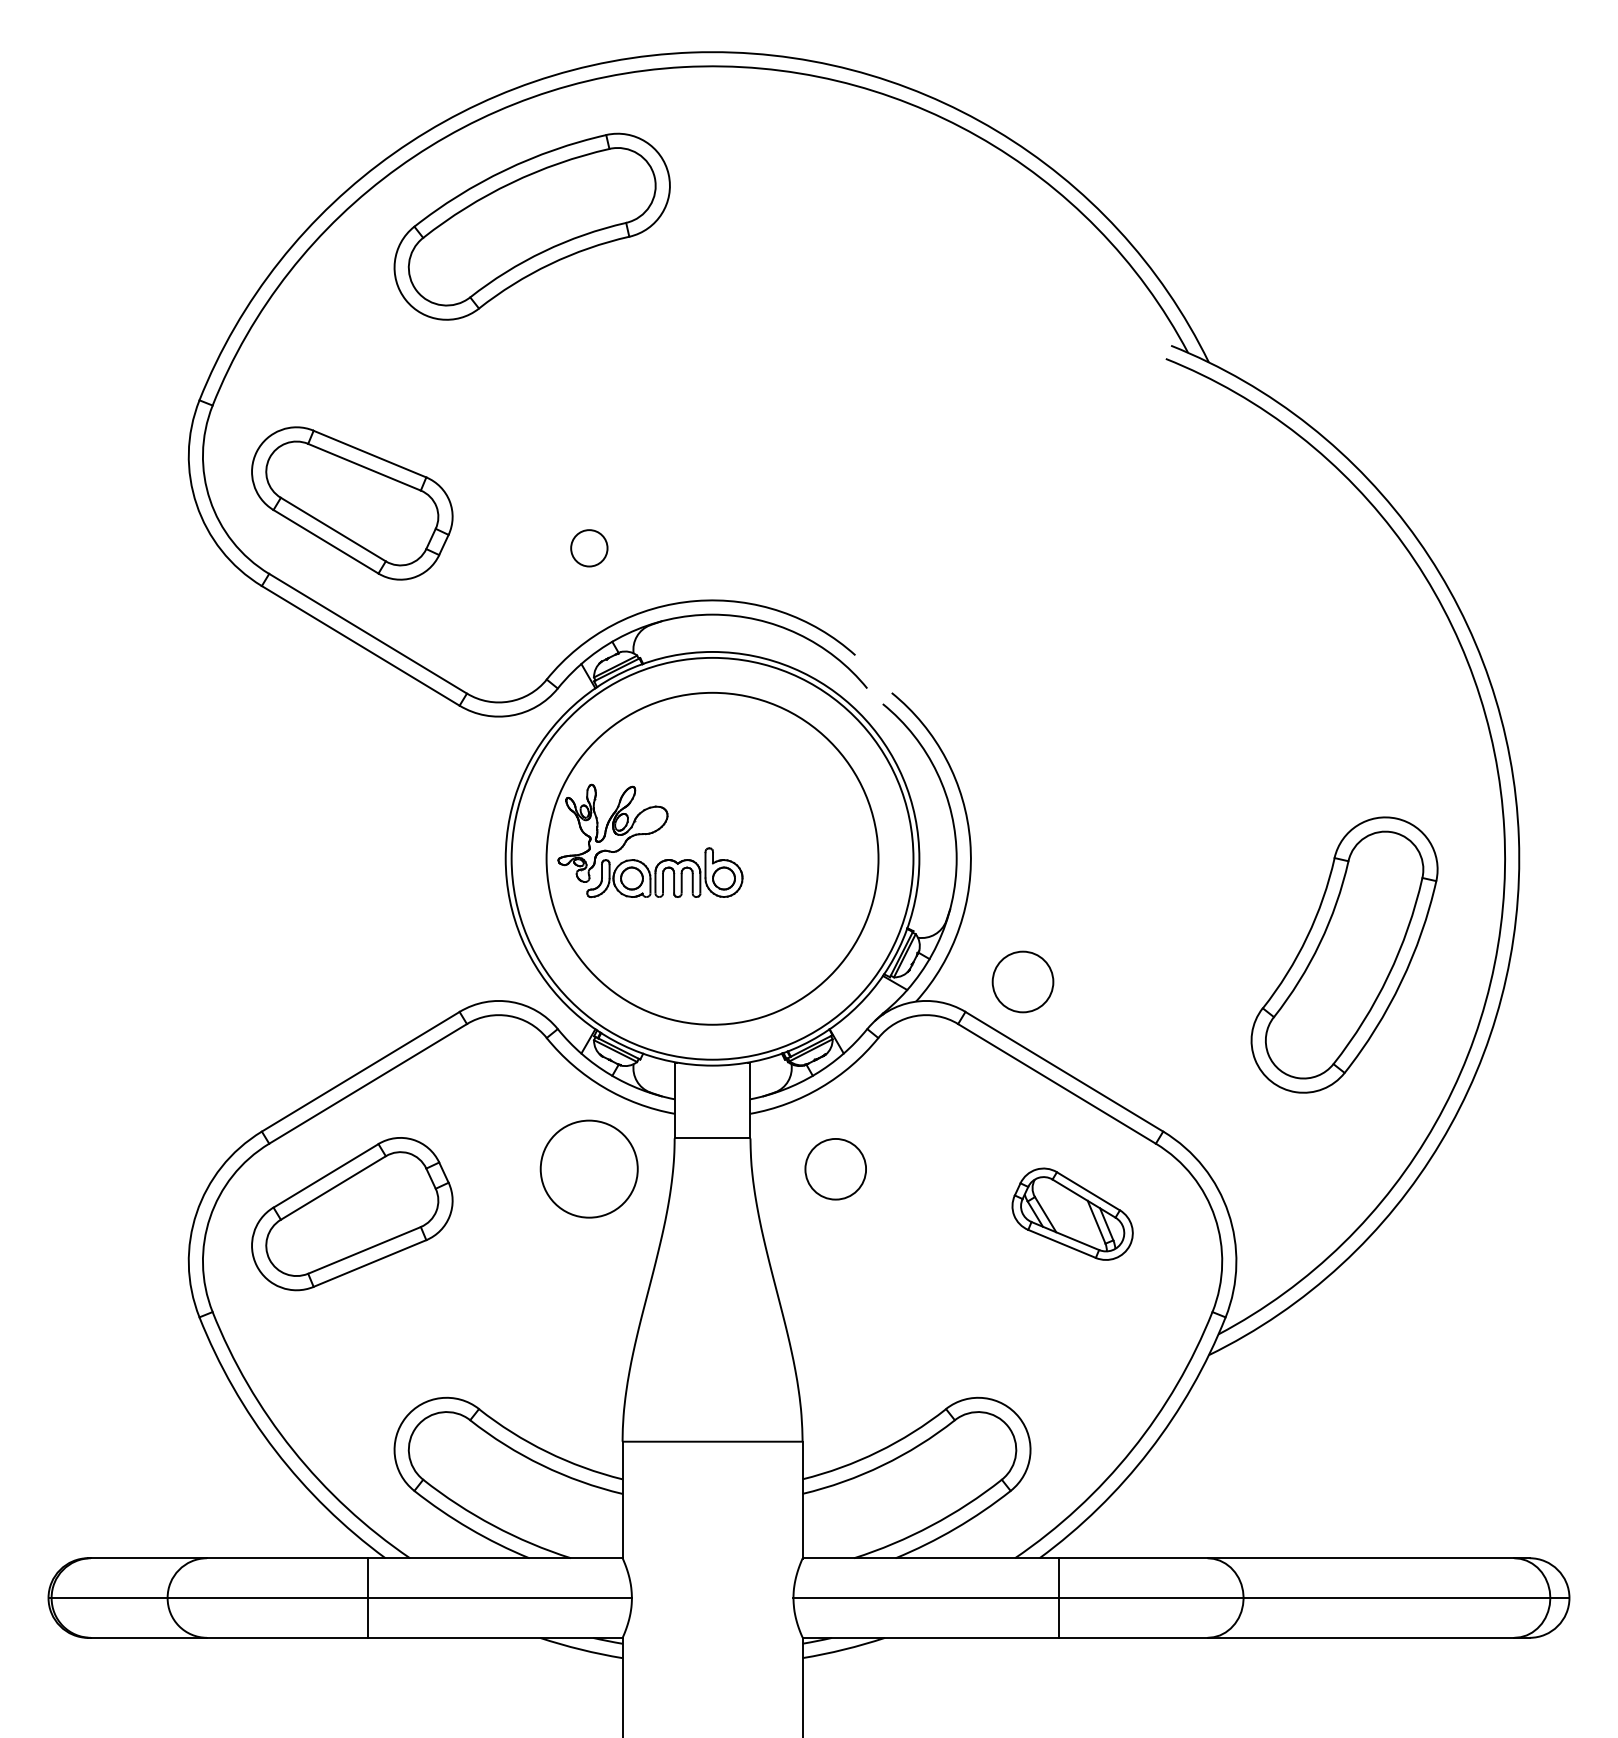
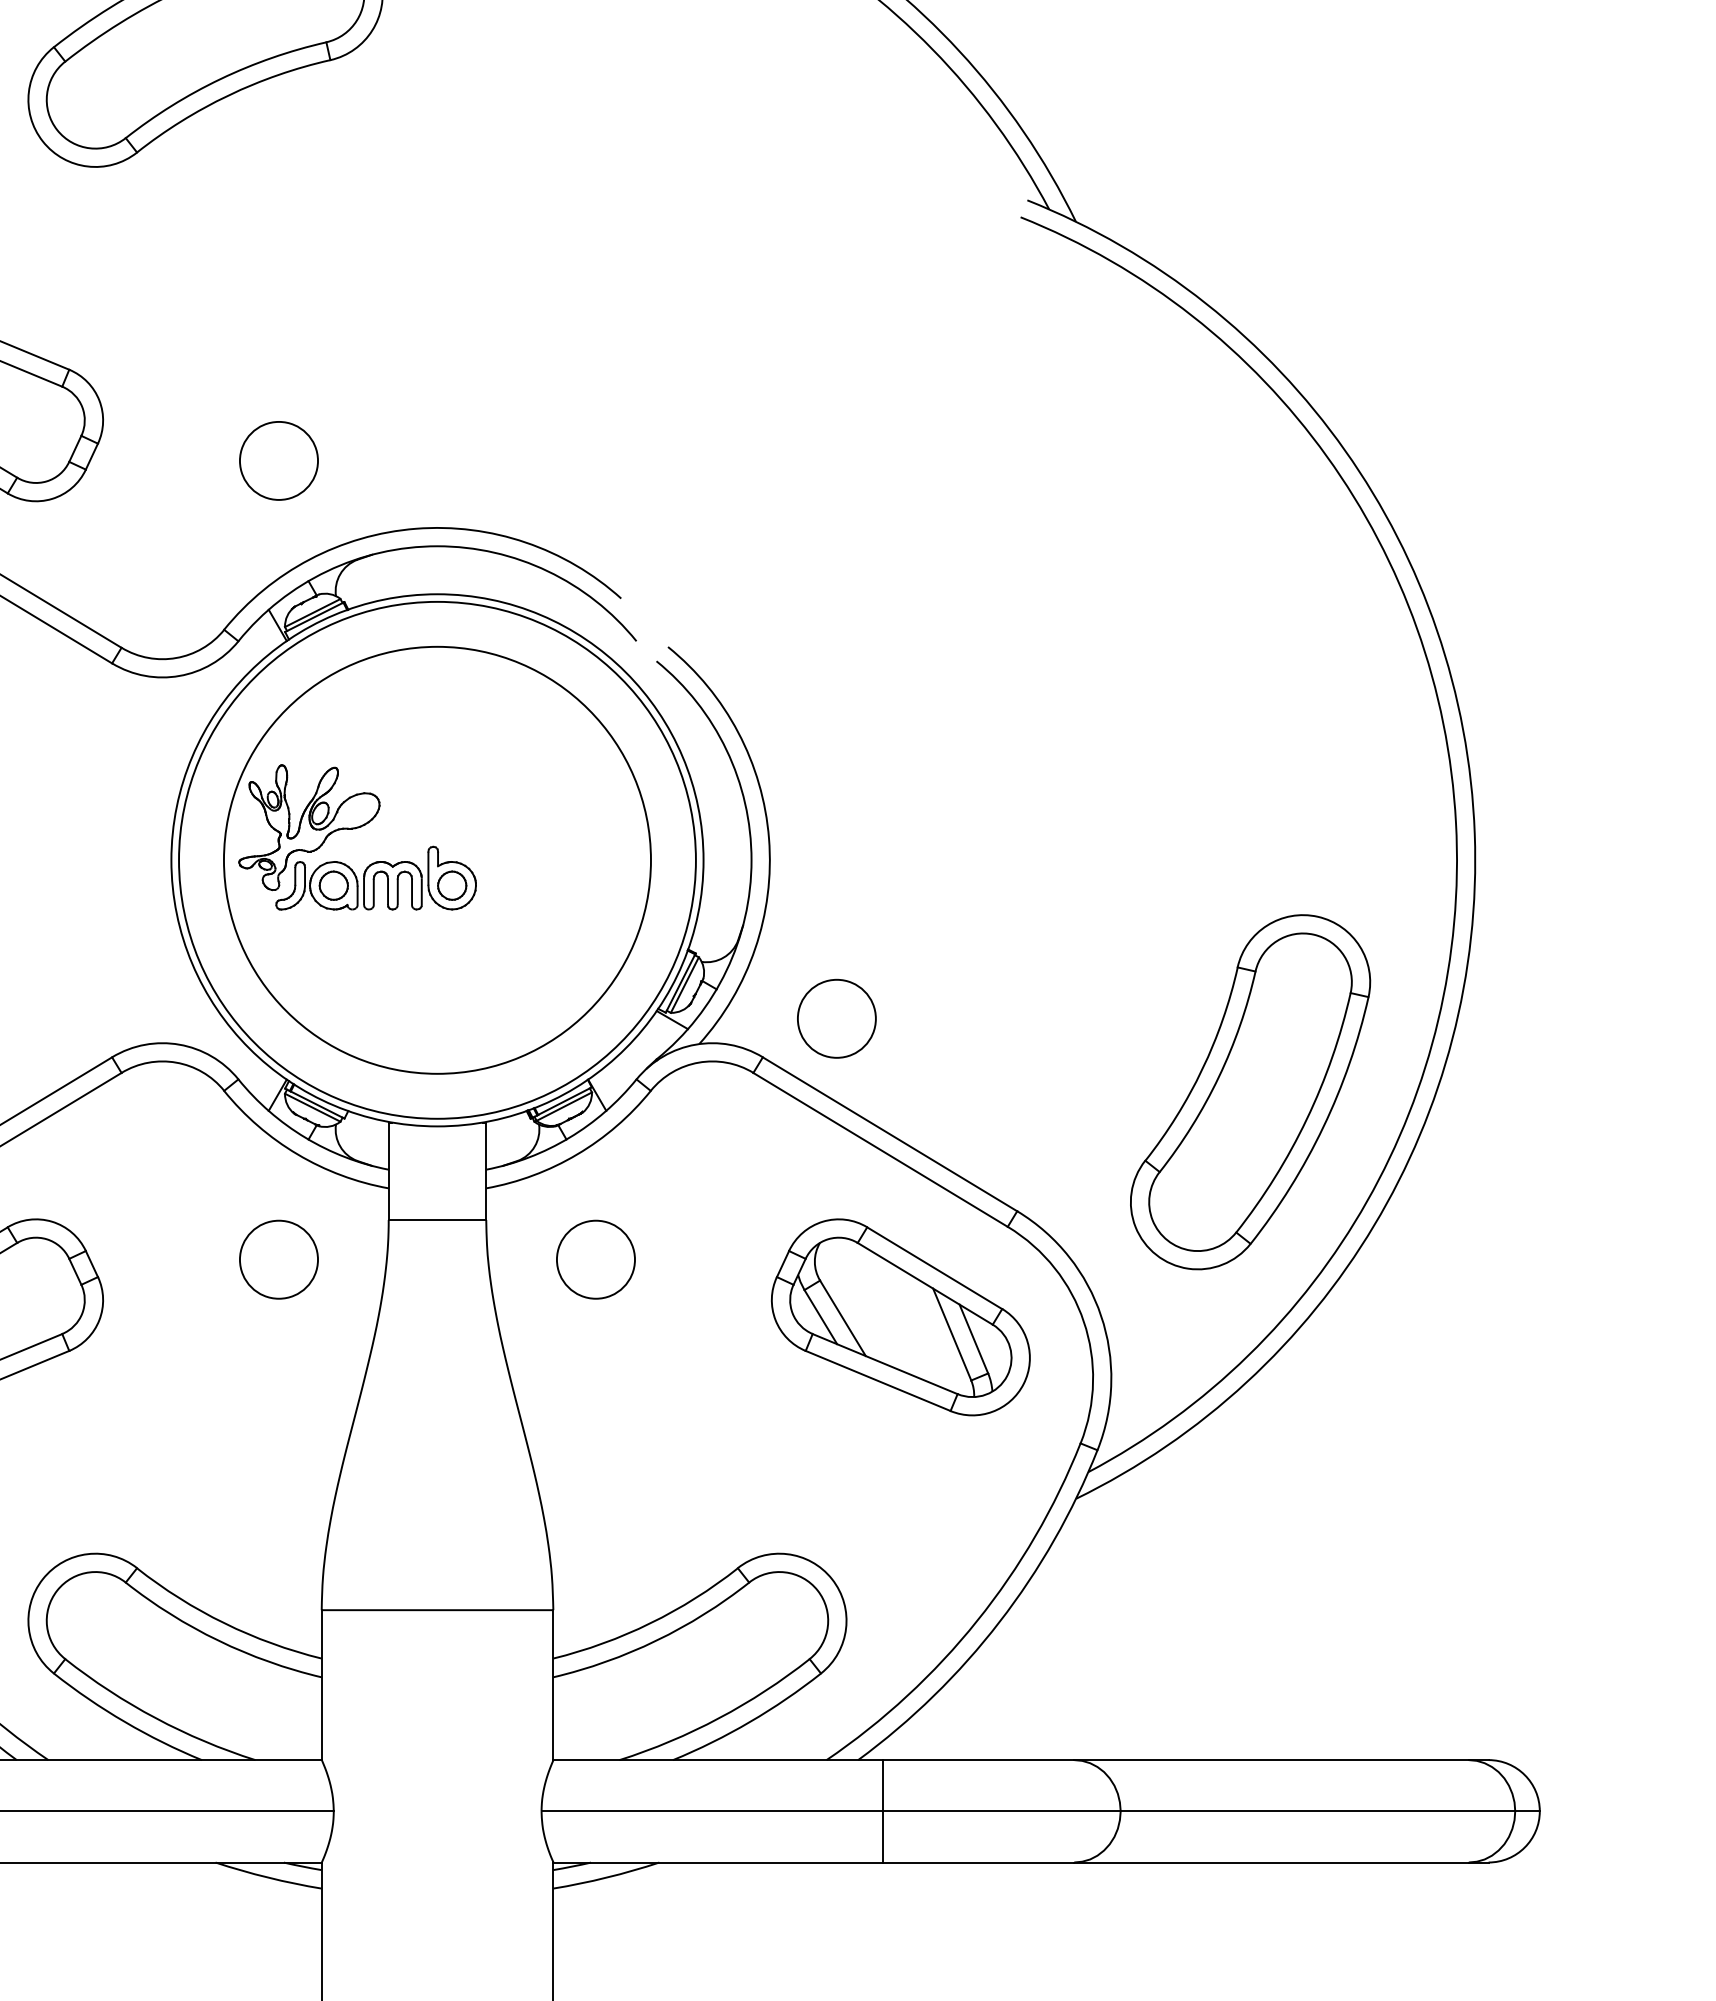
circle: (589, 548) -> (279, 461), size x1.67
part: (1344, 954) -> (1250, 1091), moved
circle: (589, 1169) -> (279, 1260), size x0.62
part: (1072, 1214) -> (900, 1317), size x1.67

